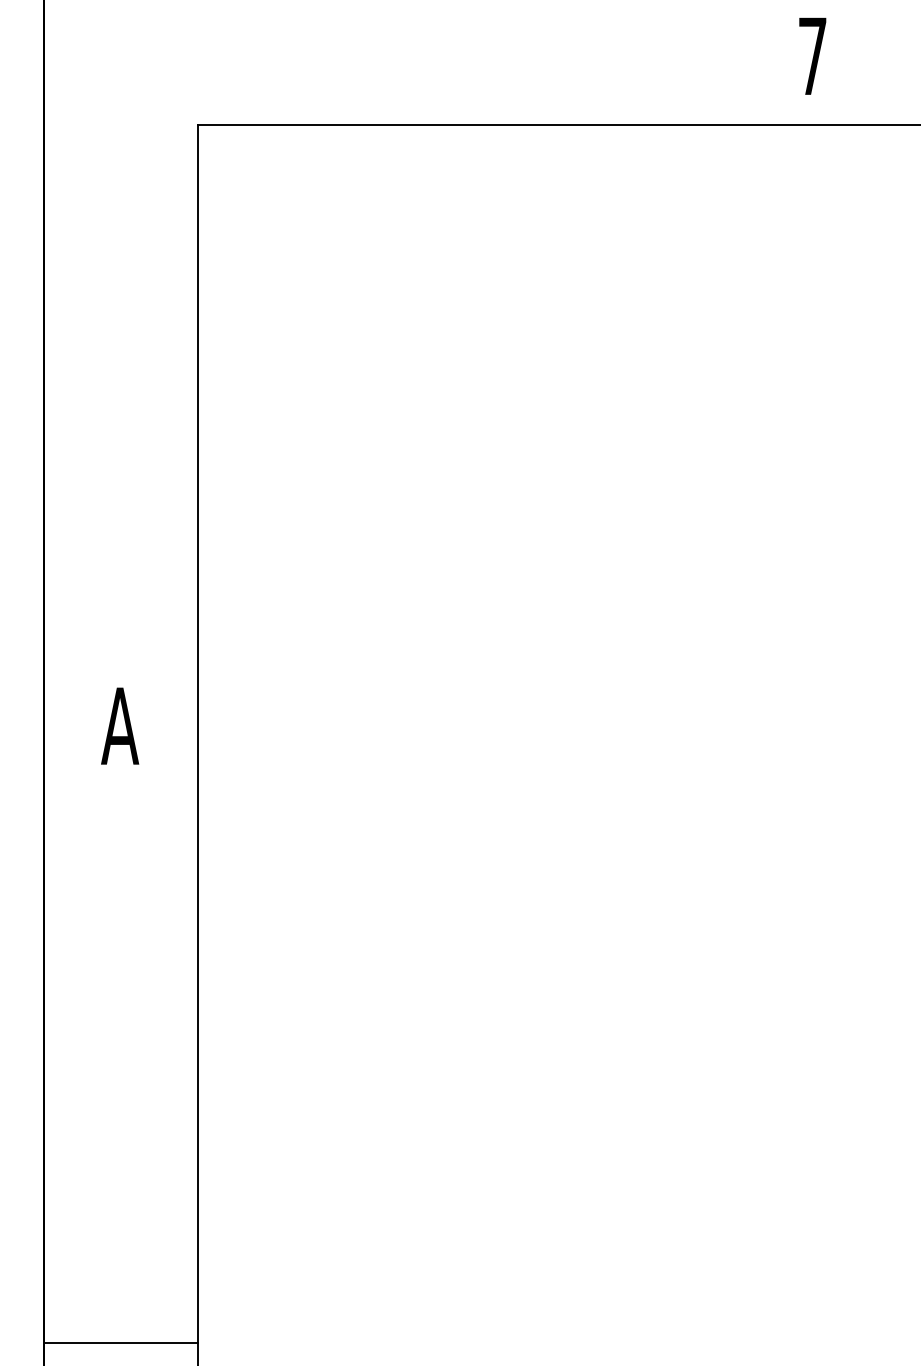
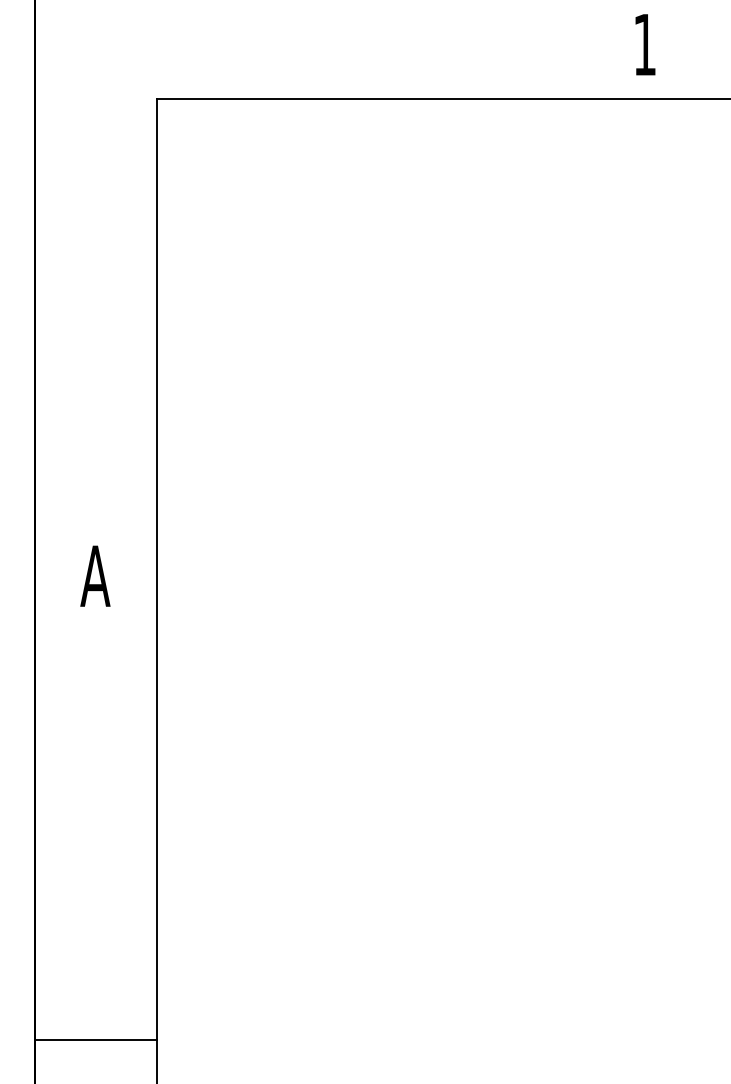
text: (812, 56) -> (644, 44), 7 -> 1
line: (120, 1342) -> (95, 1039), moved

